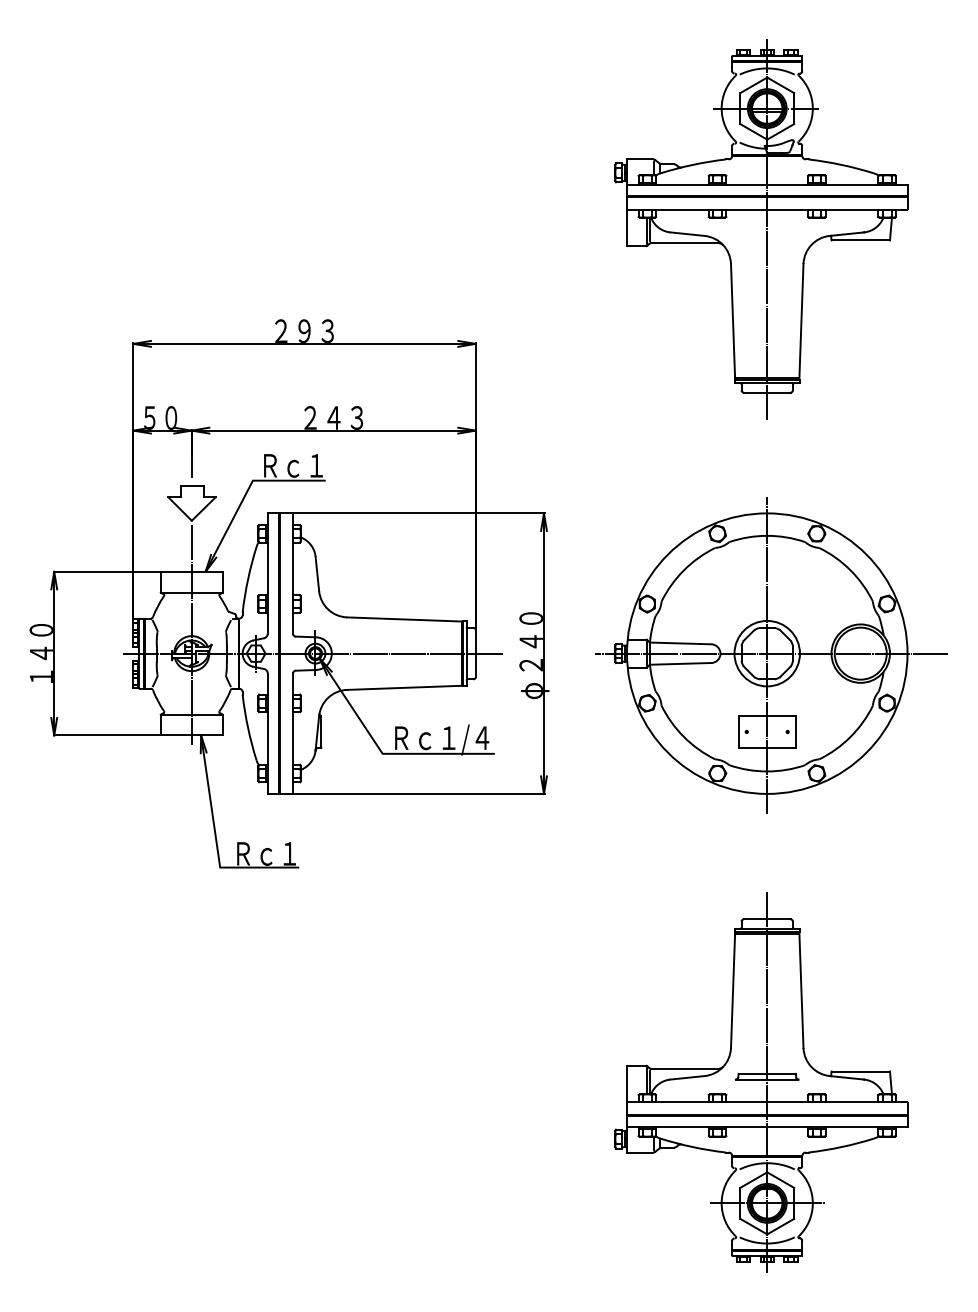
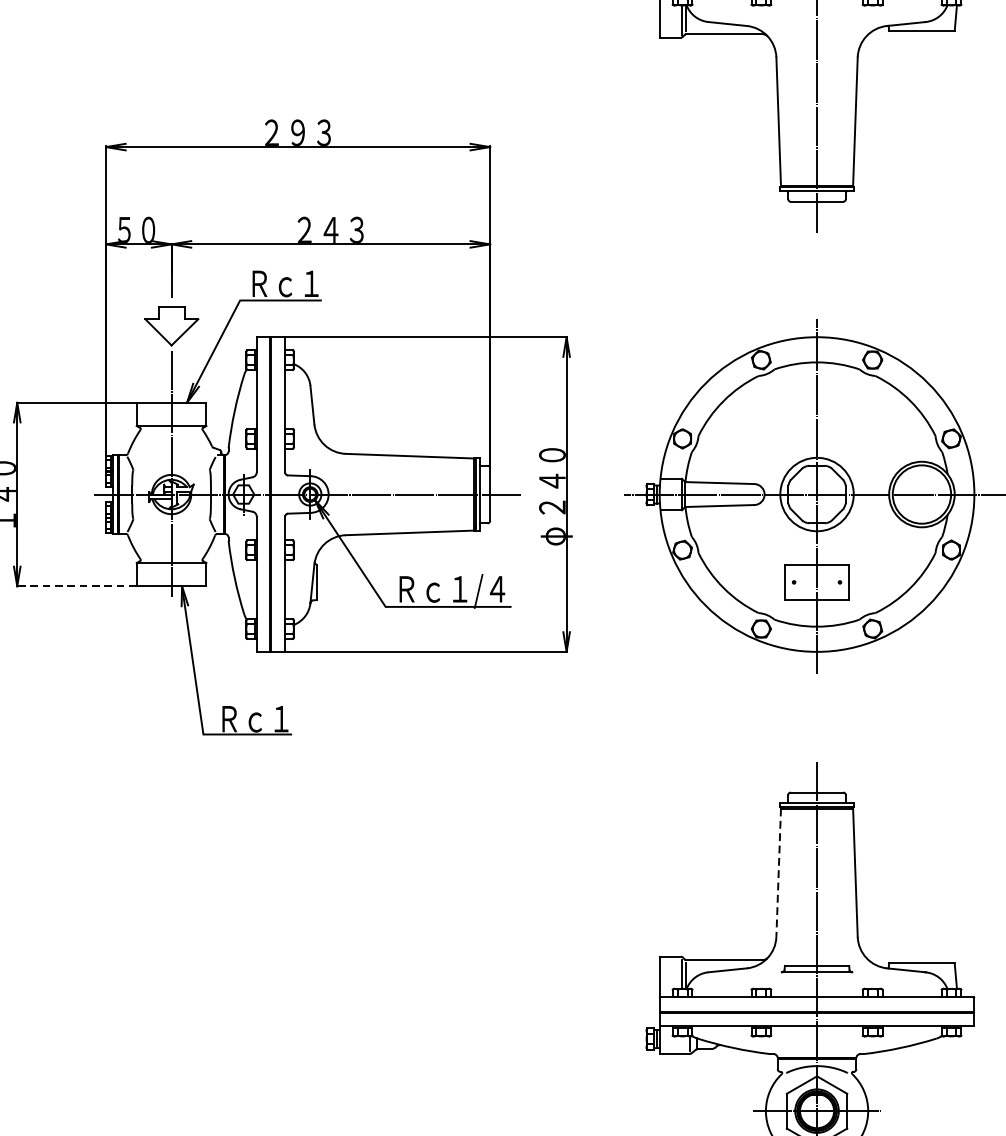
line: (107, 735) -> (77, 586), solid -> dashed
line: (733, 991) -> (779, 873), solid -> dashed

